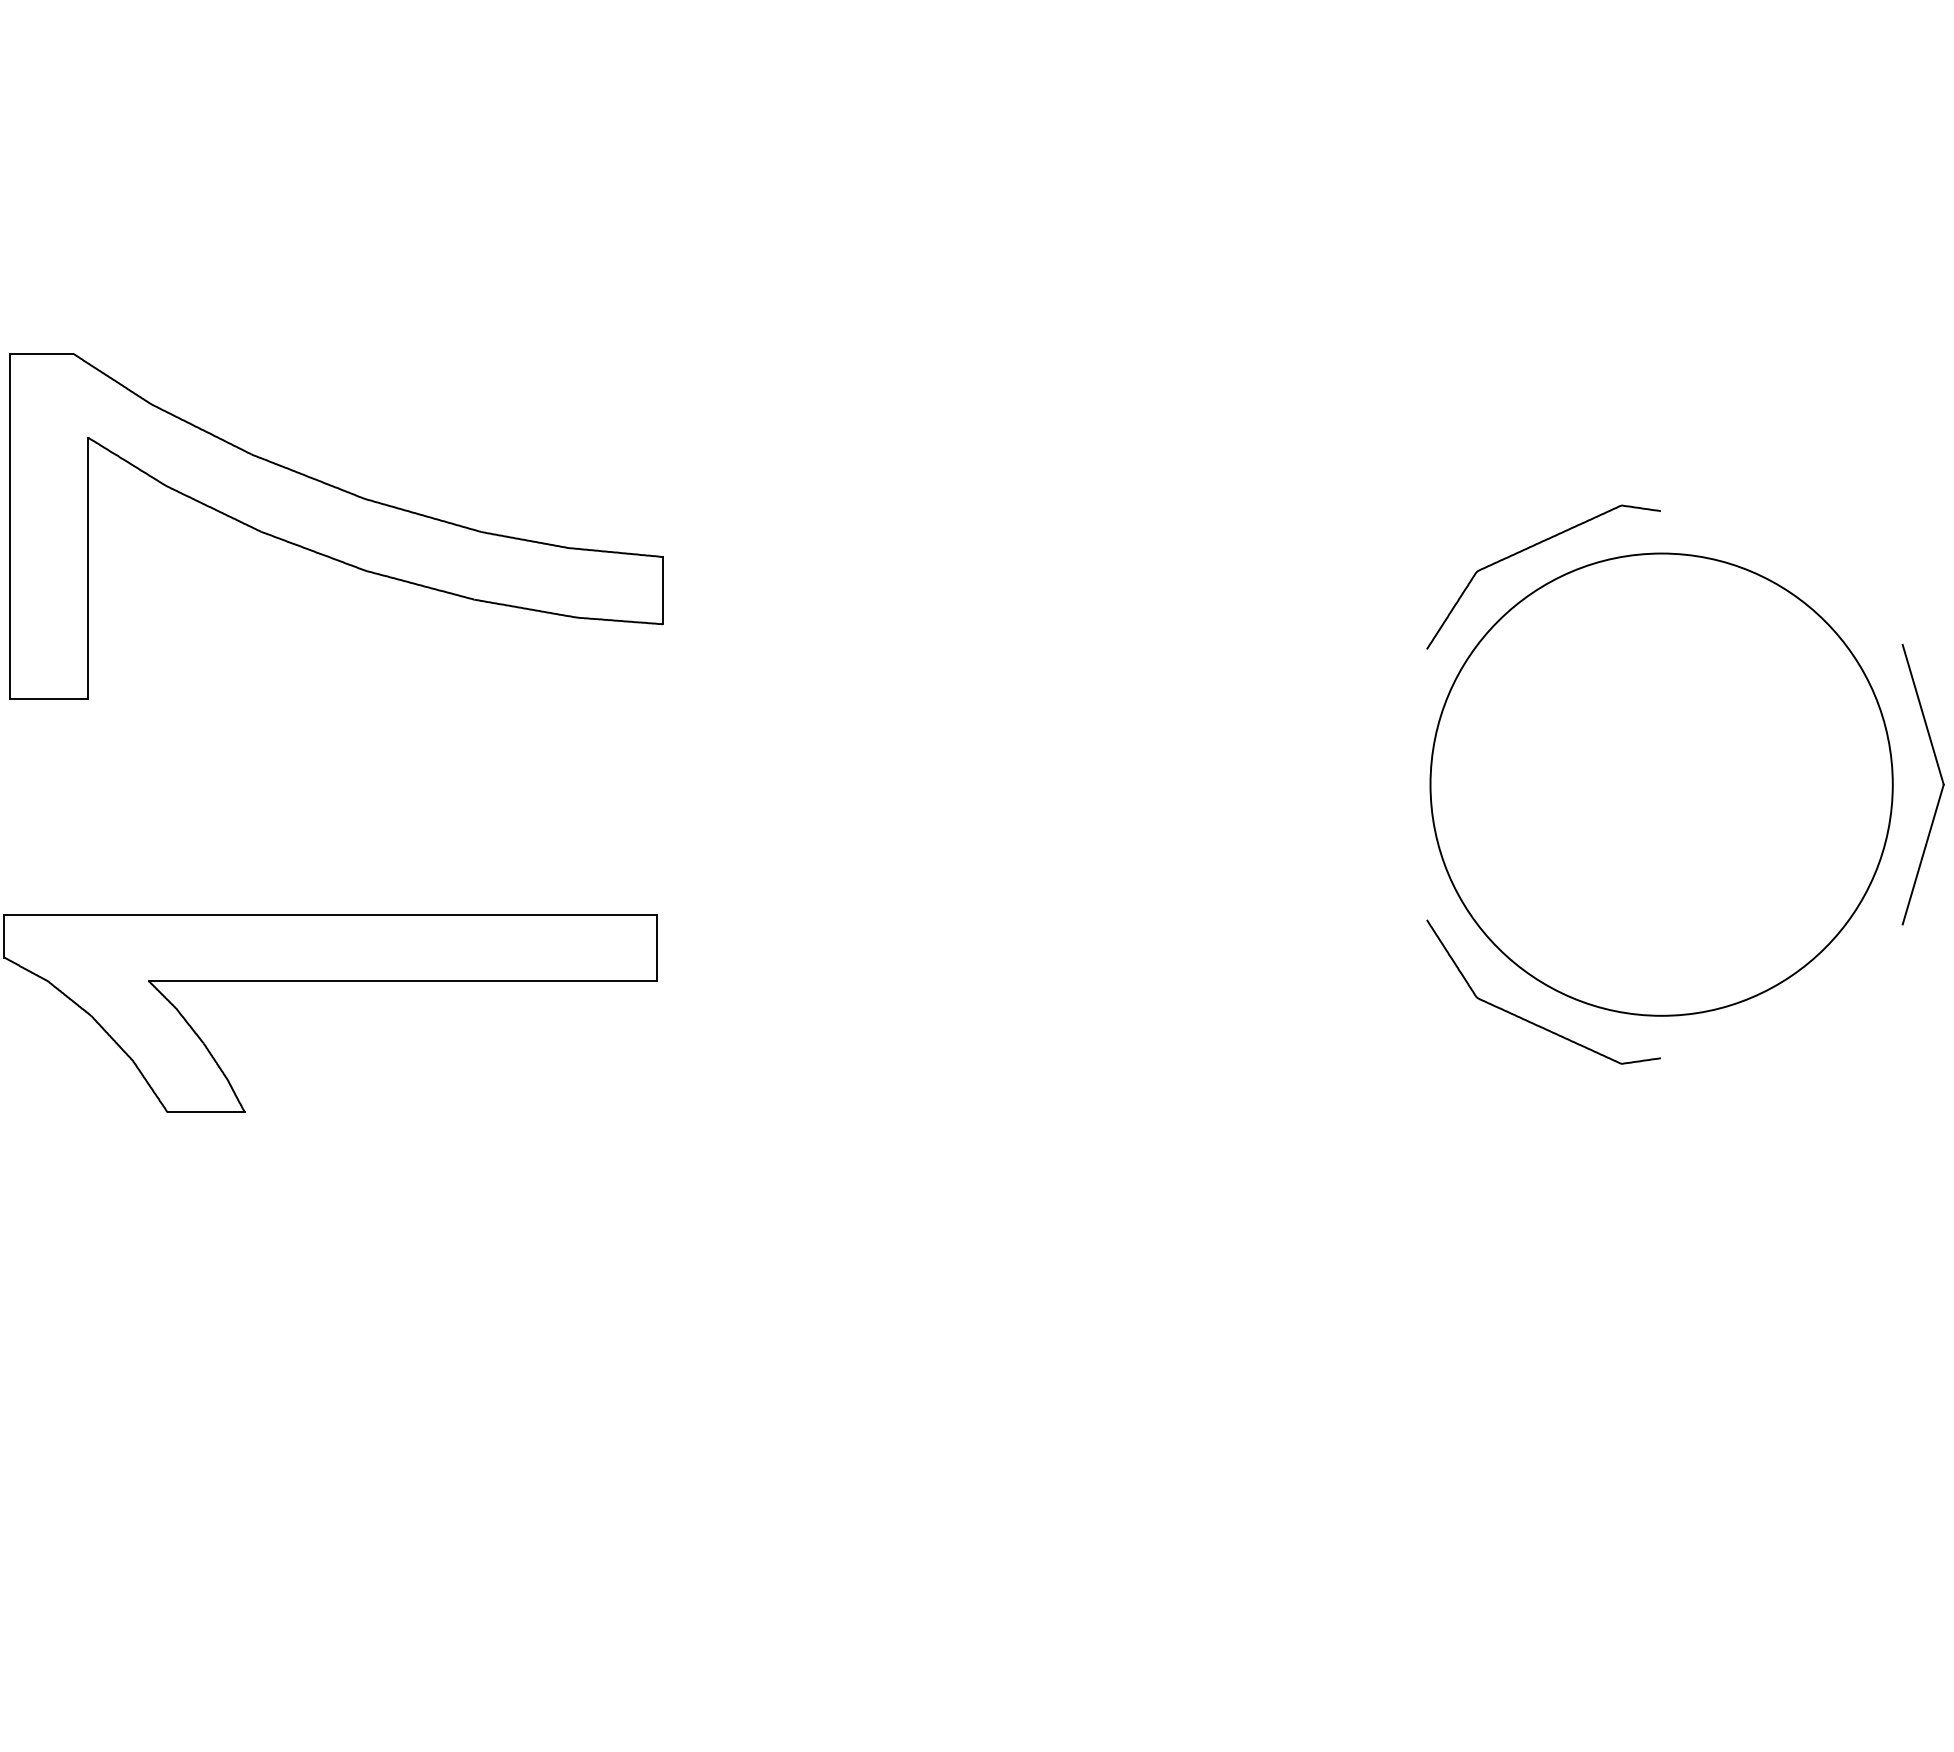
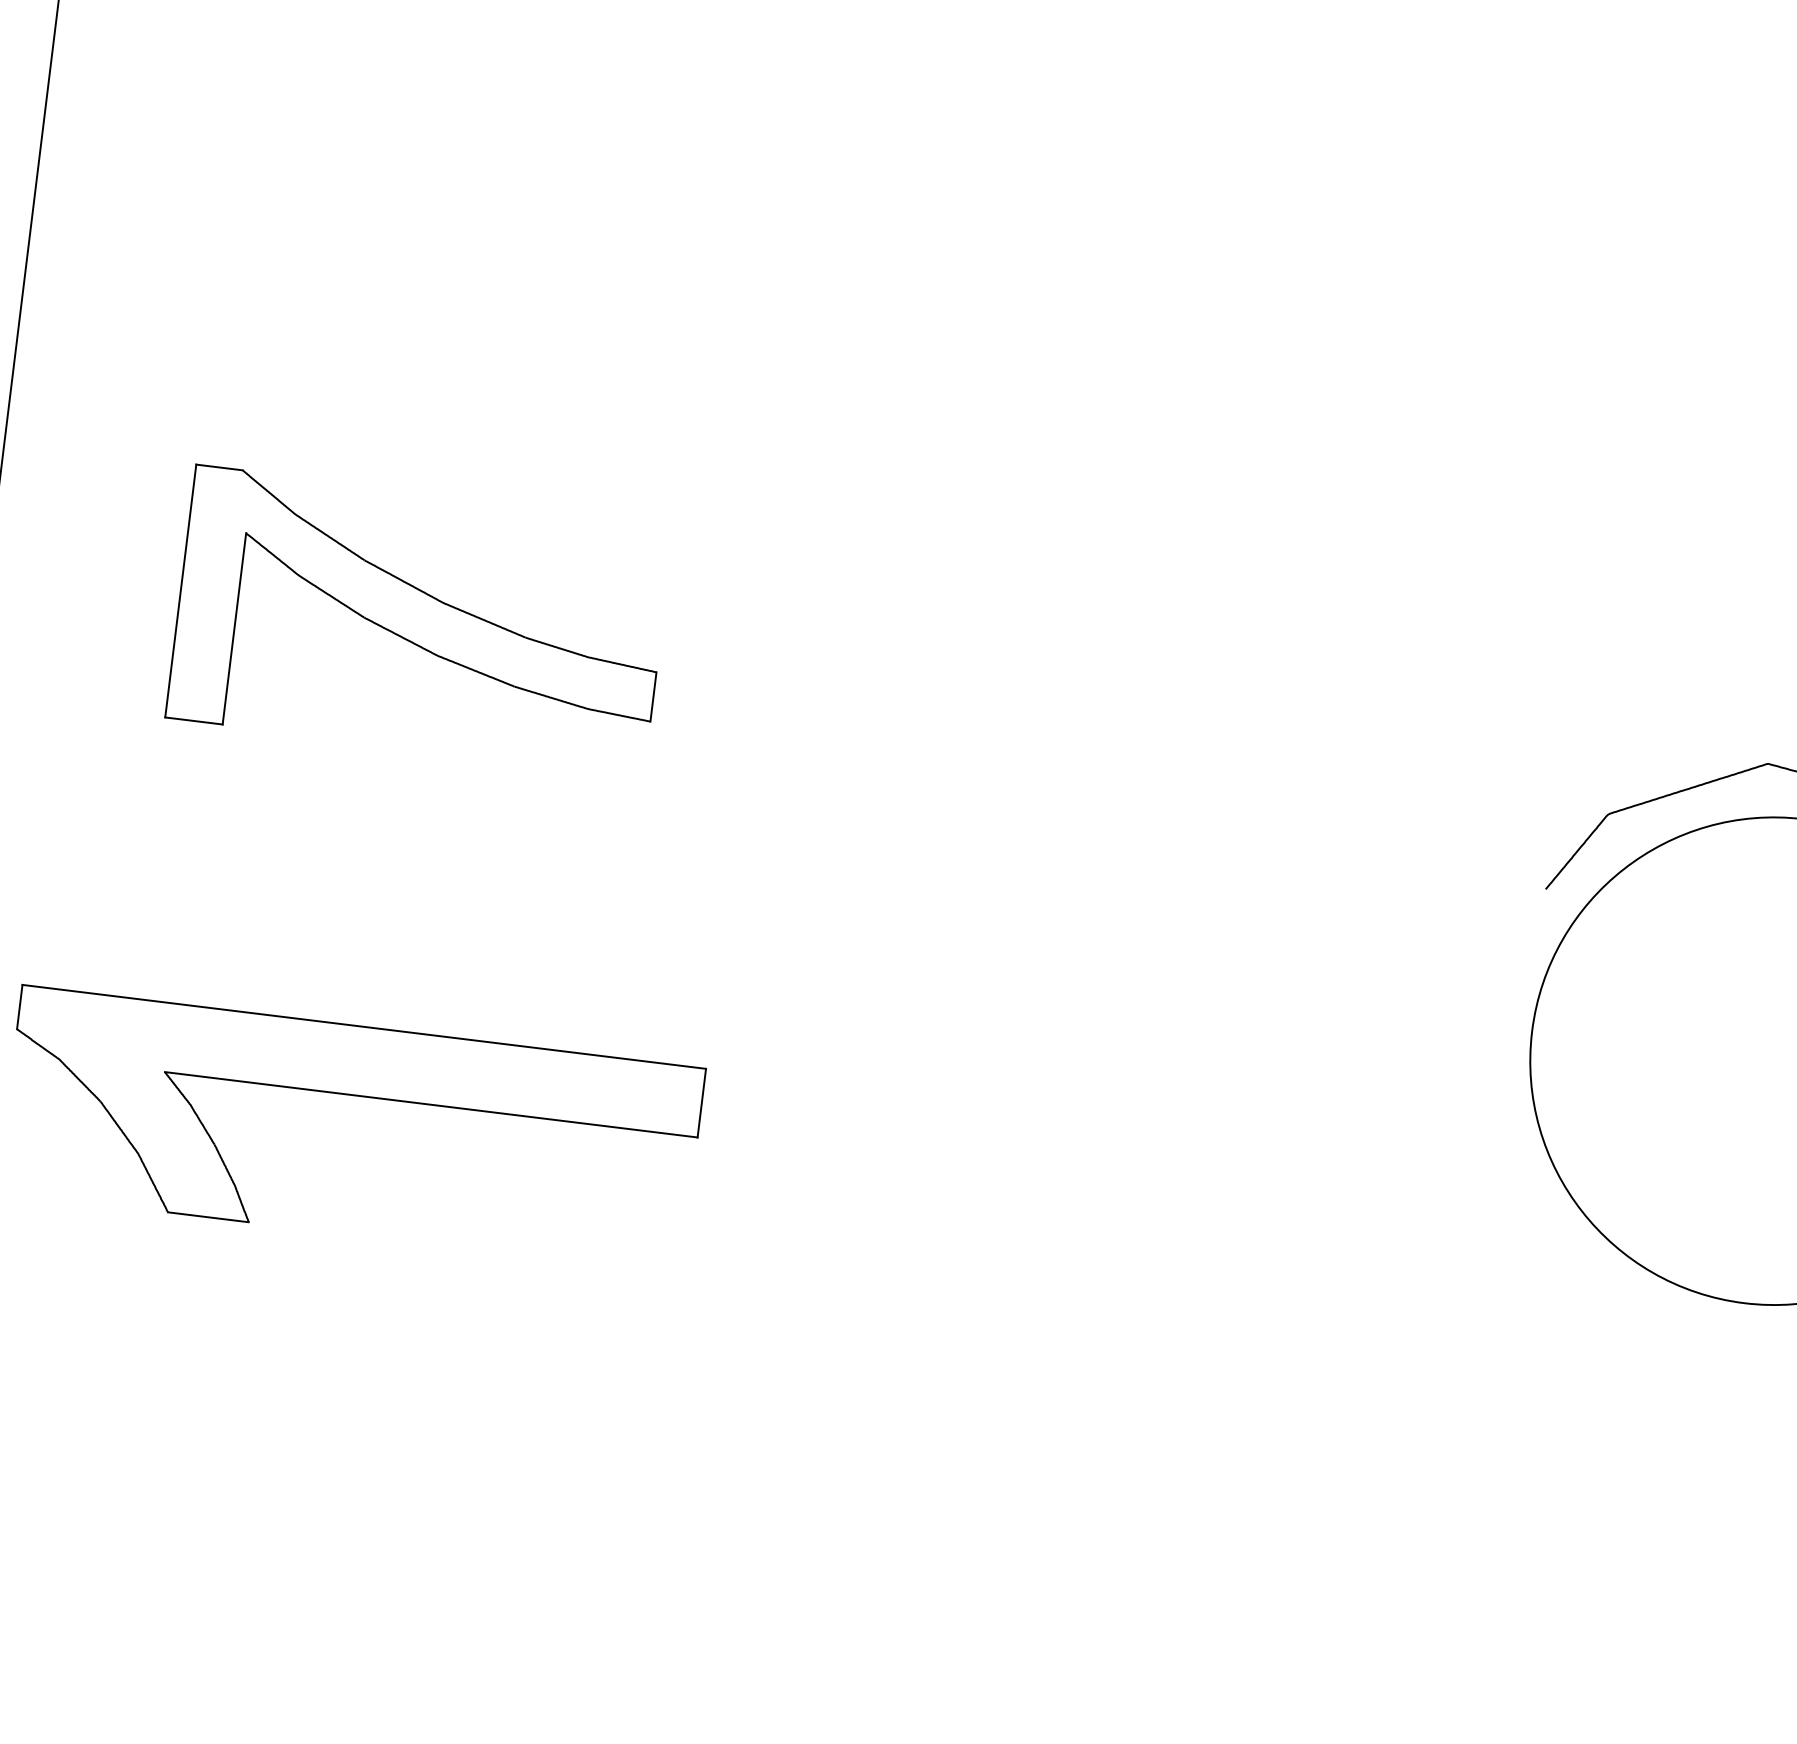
part: (336, 526) -> (420, 620), size x0.7
curve: (1529, 1020) -> (1605, 1291), removed

